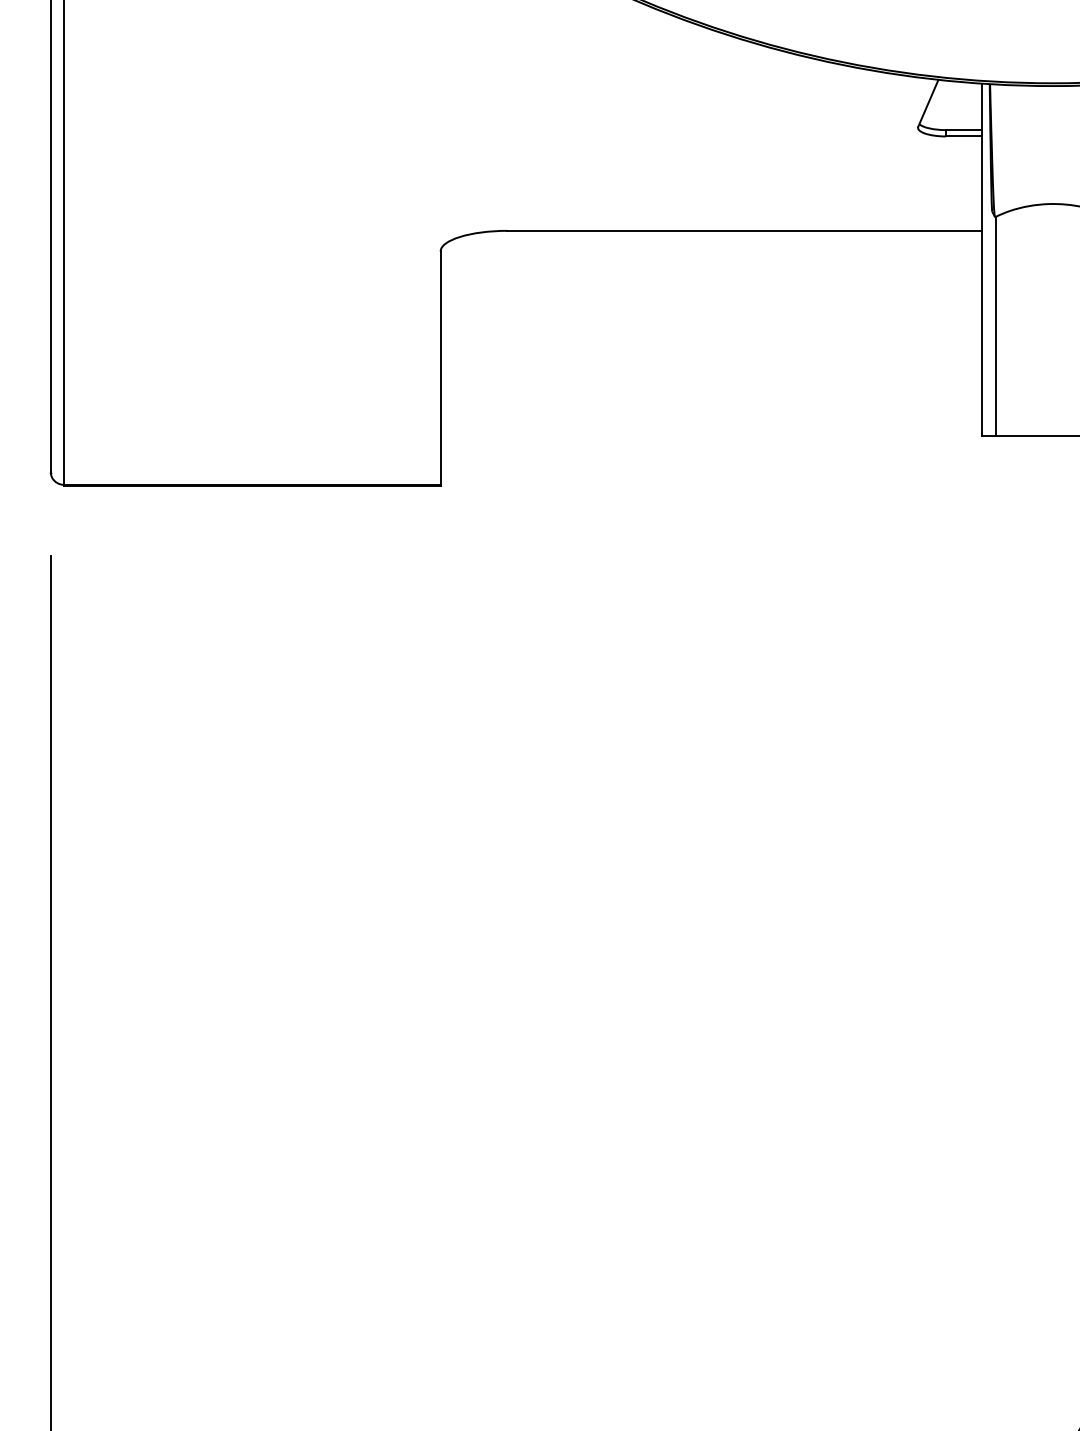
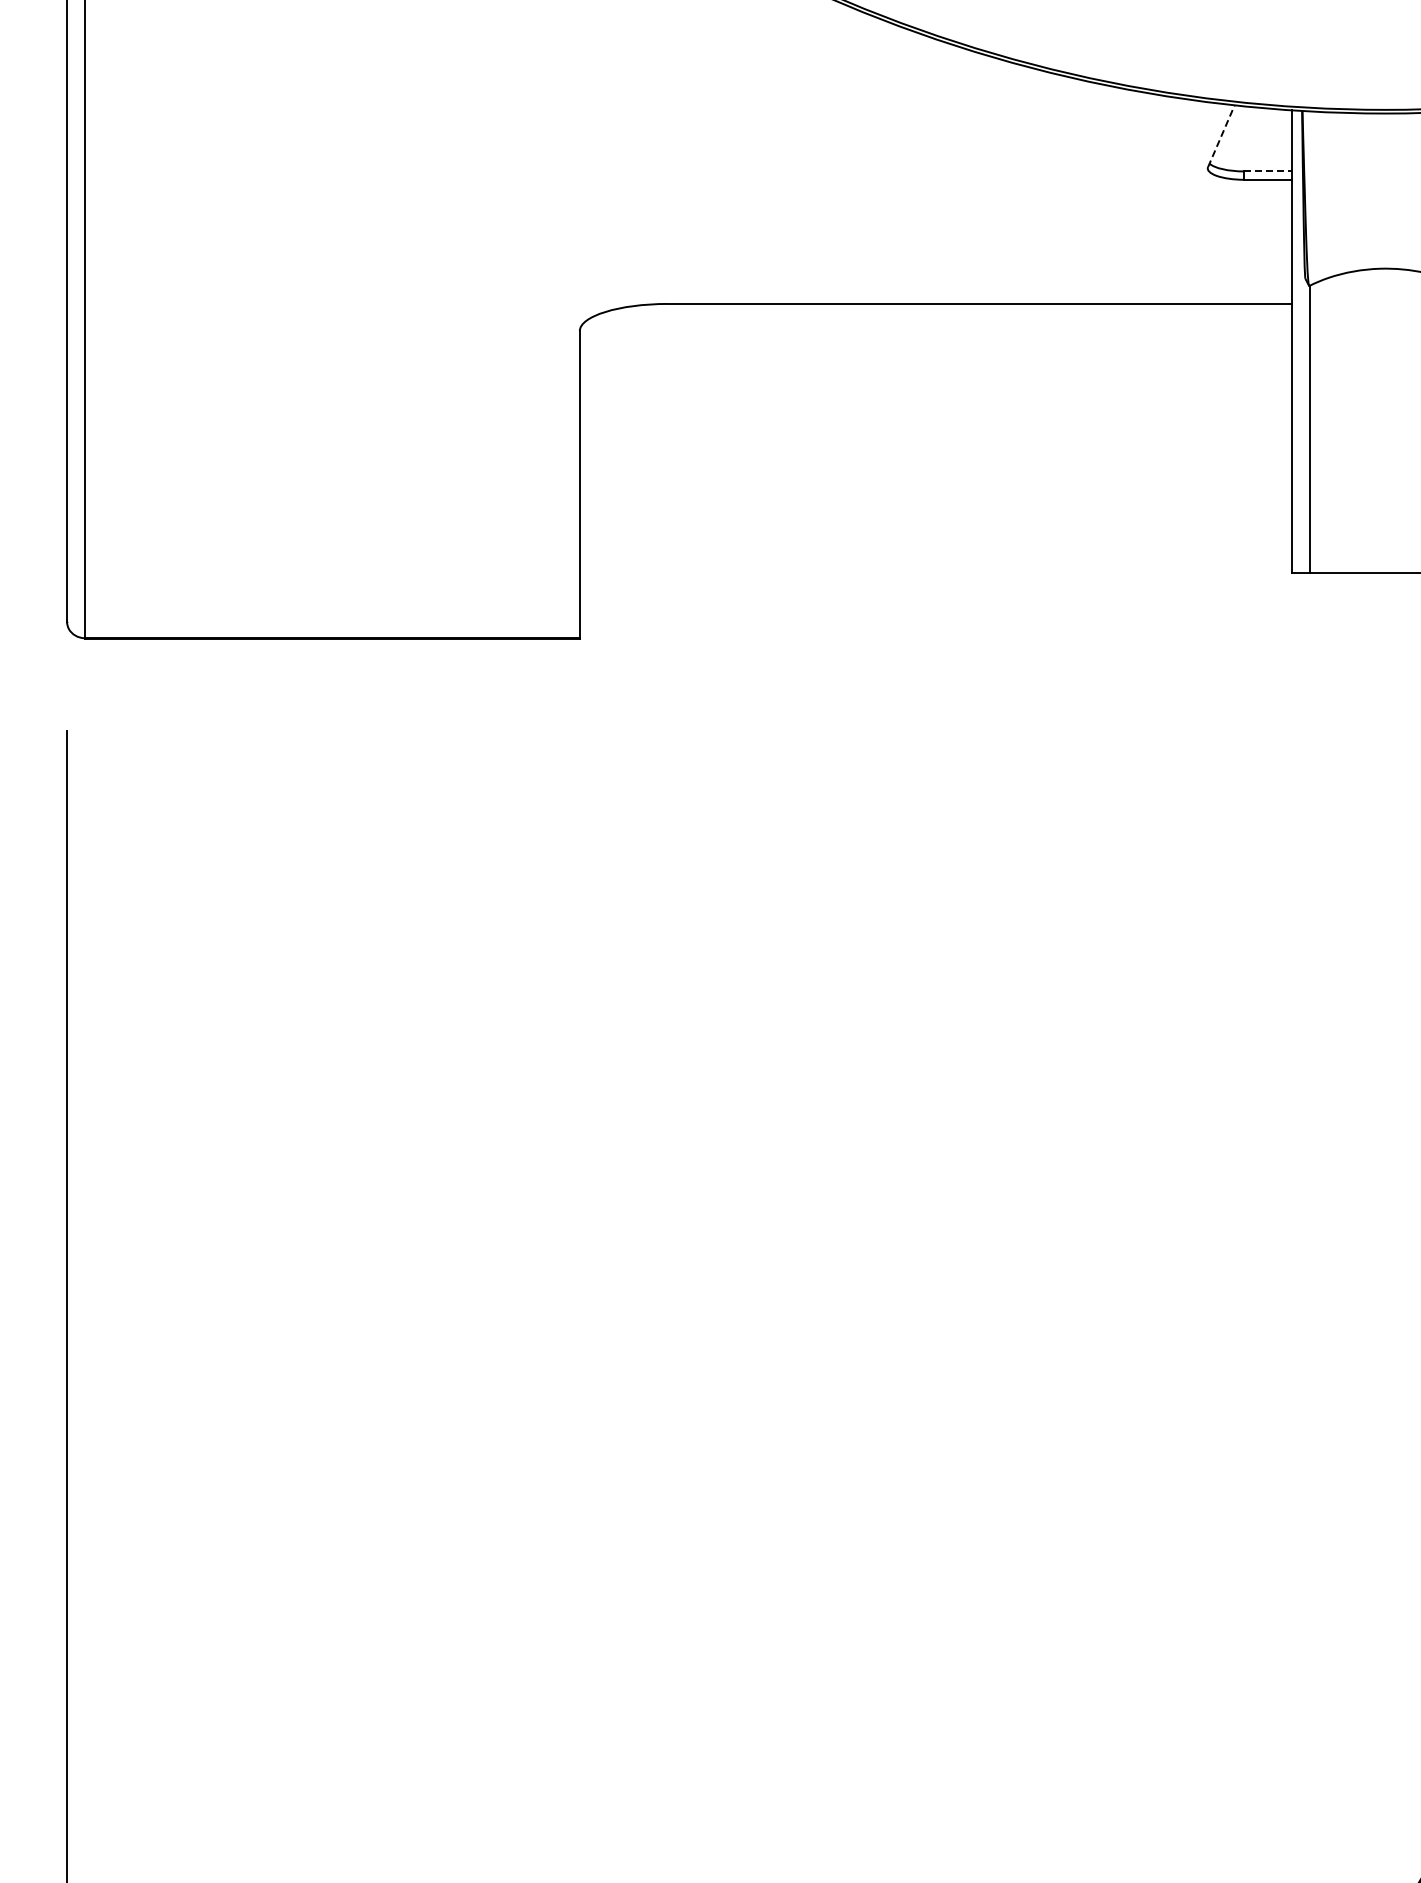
line: (928, 103) -> (1221, 136), solid -> dashed
line: (964, 130) -> (1268, 171), solid -> dashed

